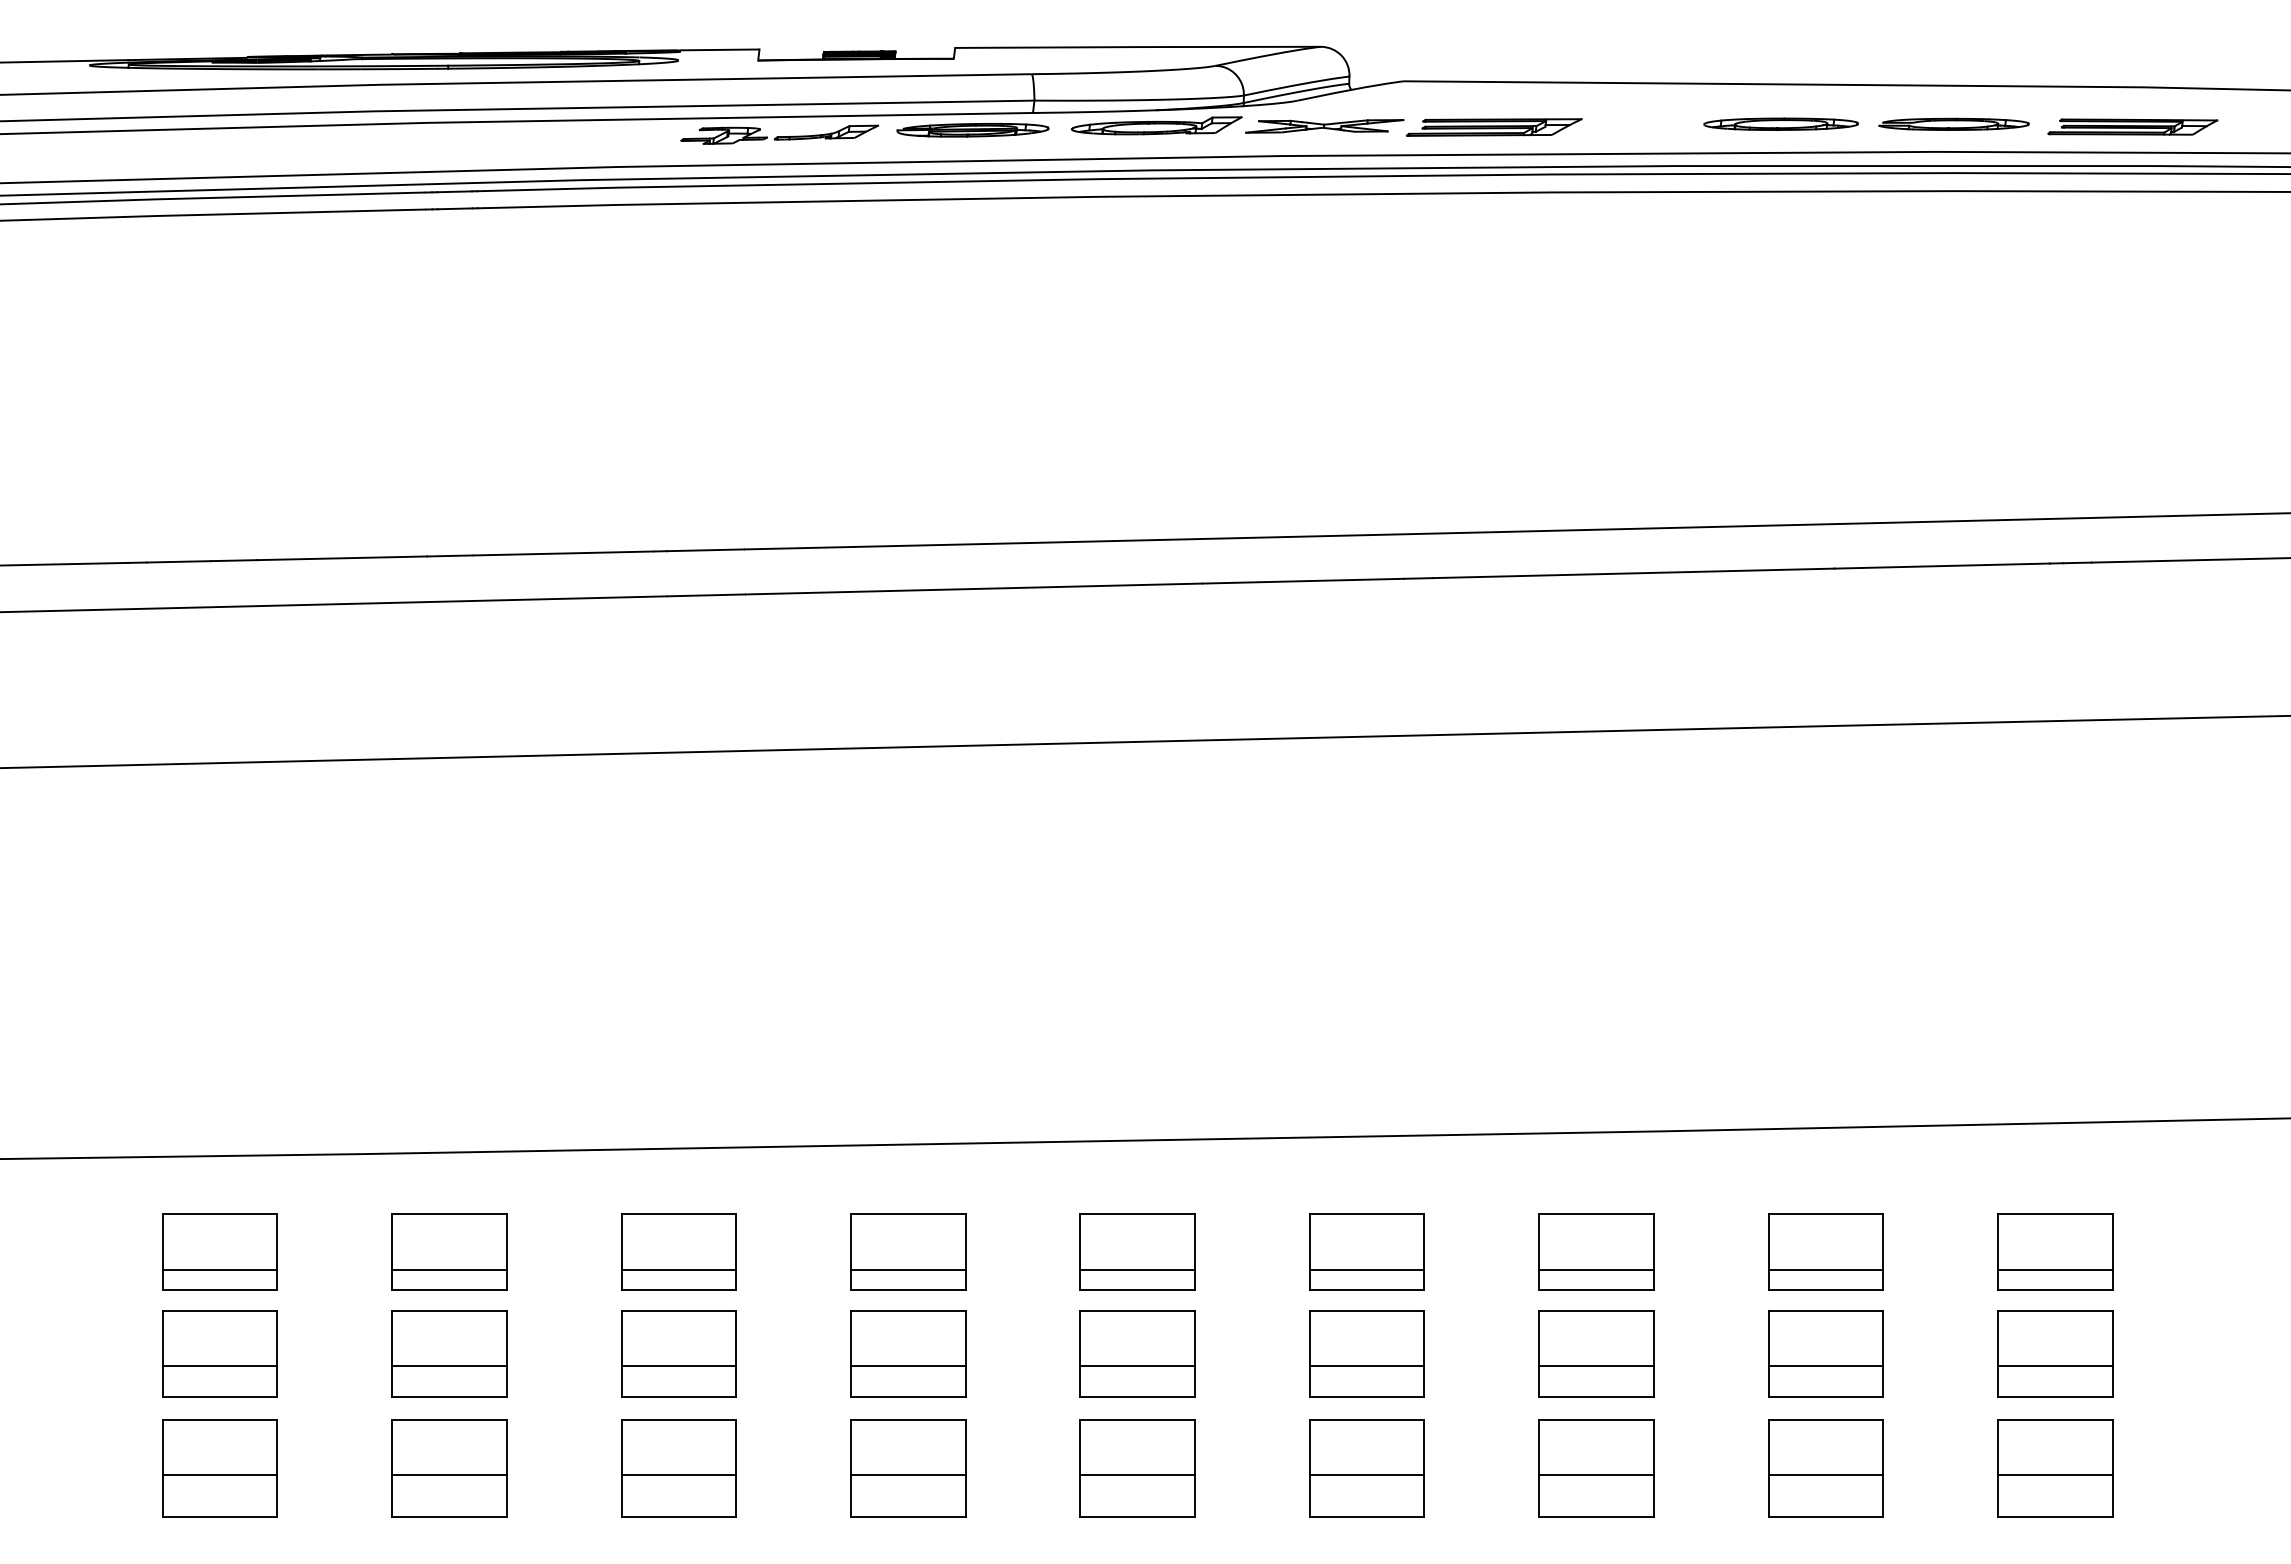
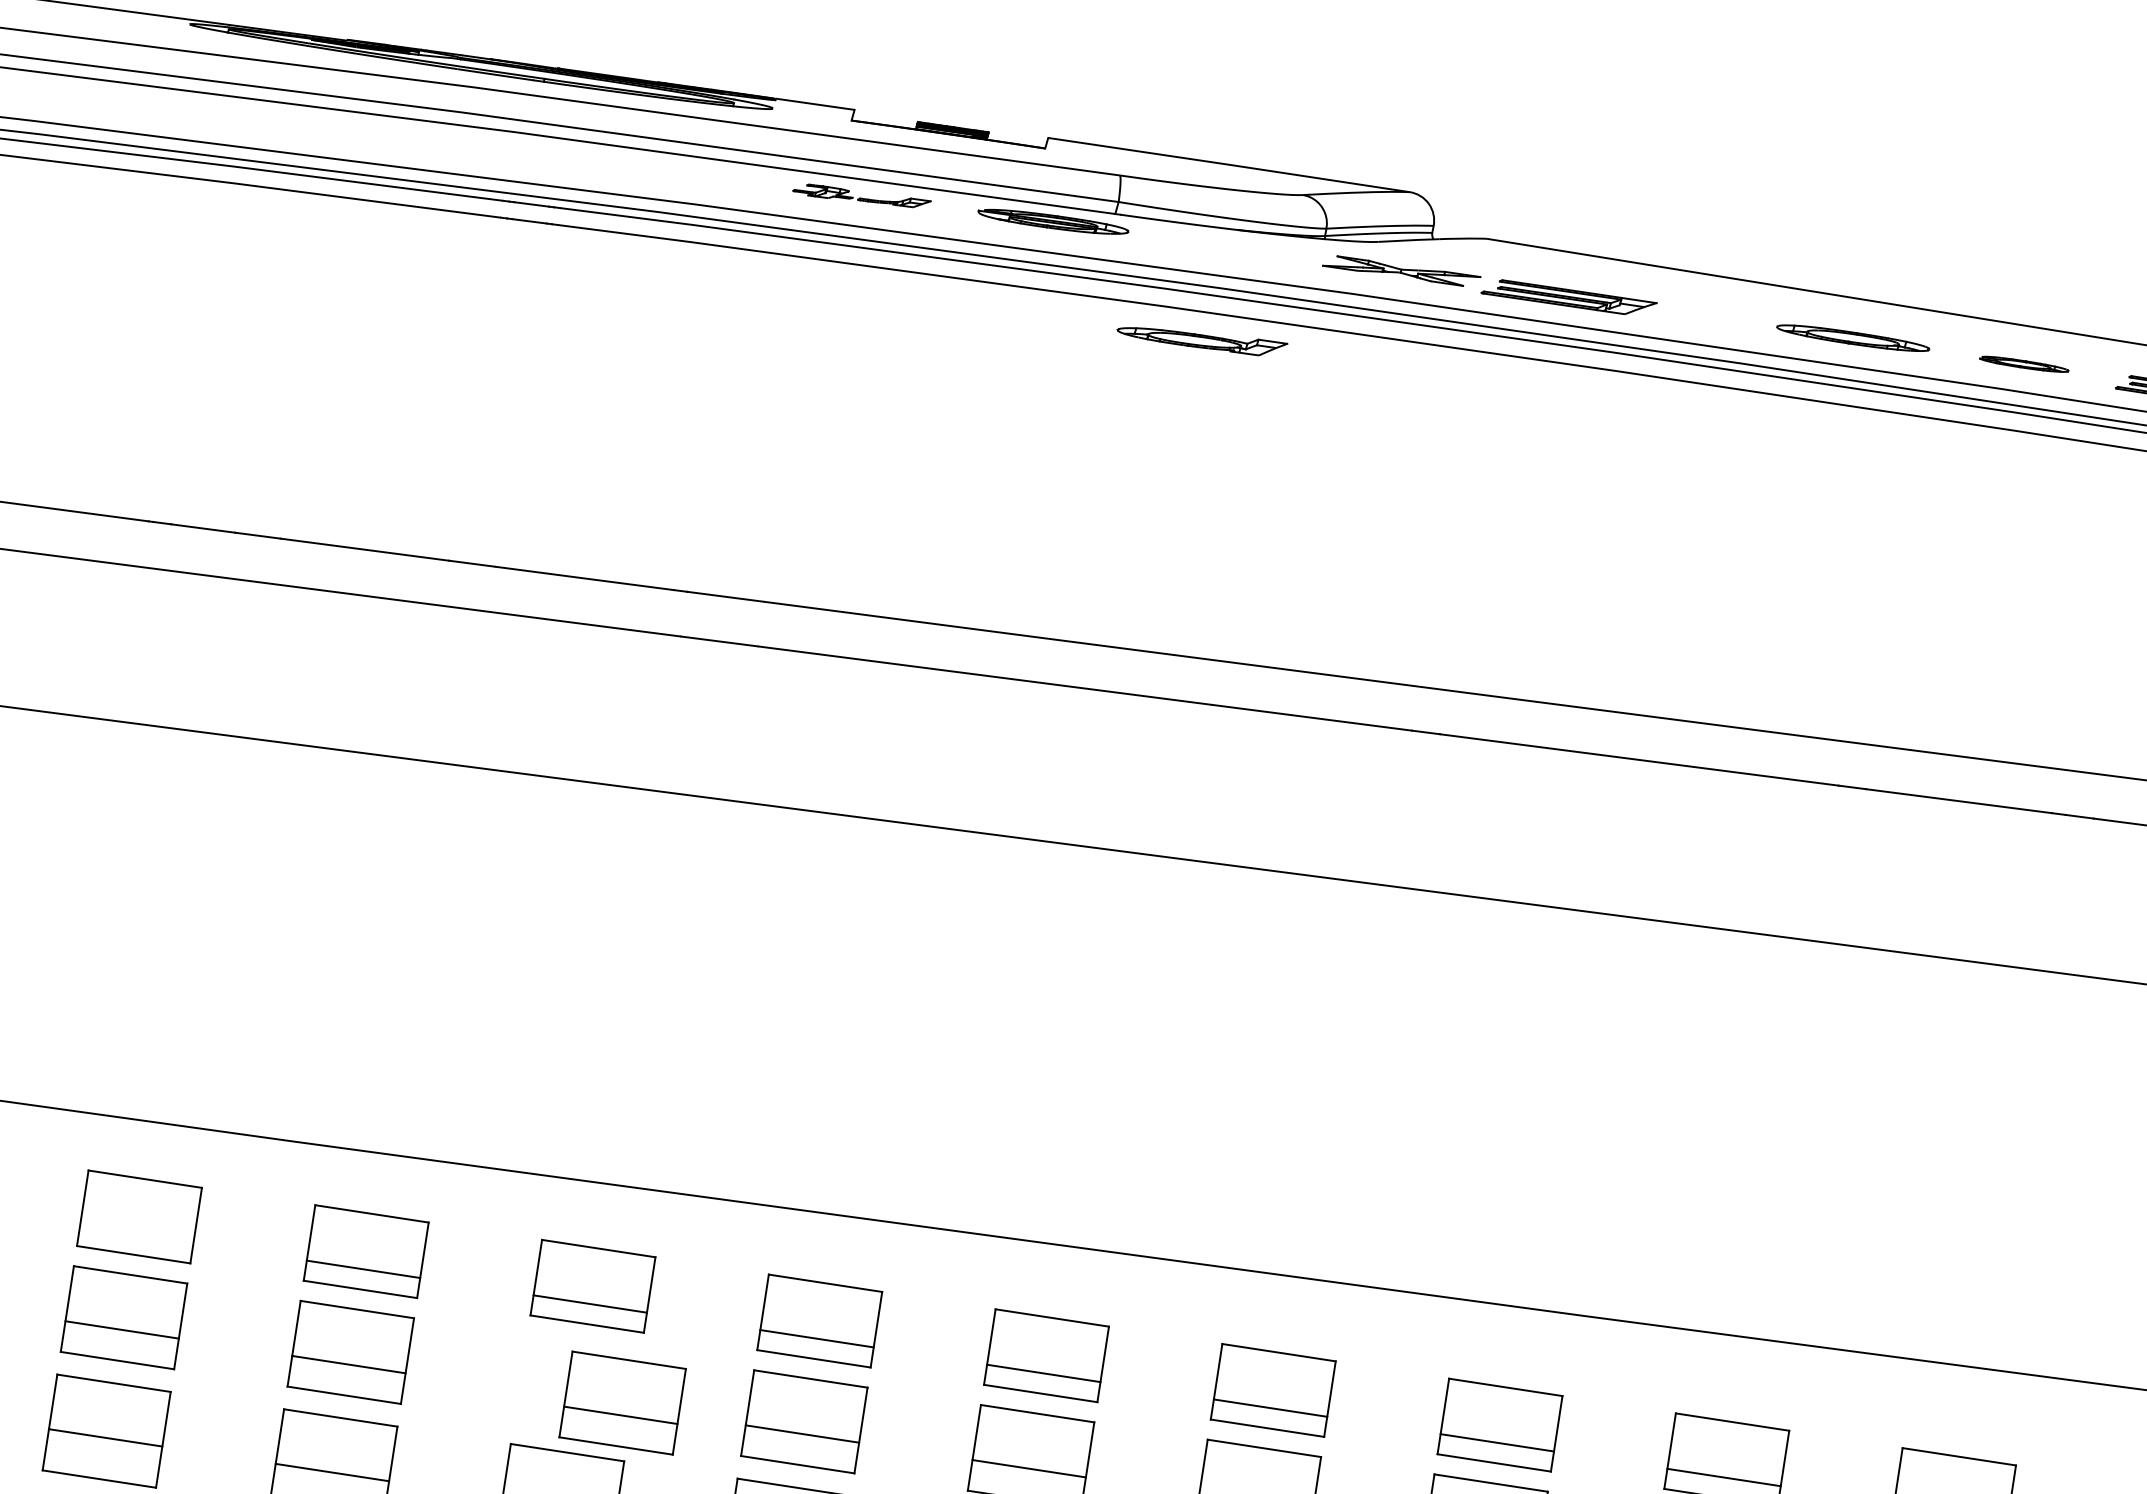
part: (1953, 123) -> (2023, 363), size x0.6
part: (1156, 125) -> (1201, 339), moved
part: (779, 134) -> (861, 196), size x0.7
line: (219, 1269) -> (136, 1234), removed
part: (678, 1353) -> (622, 1402), moved

